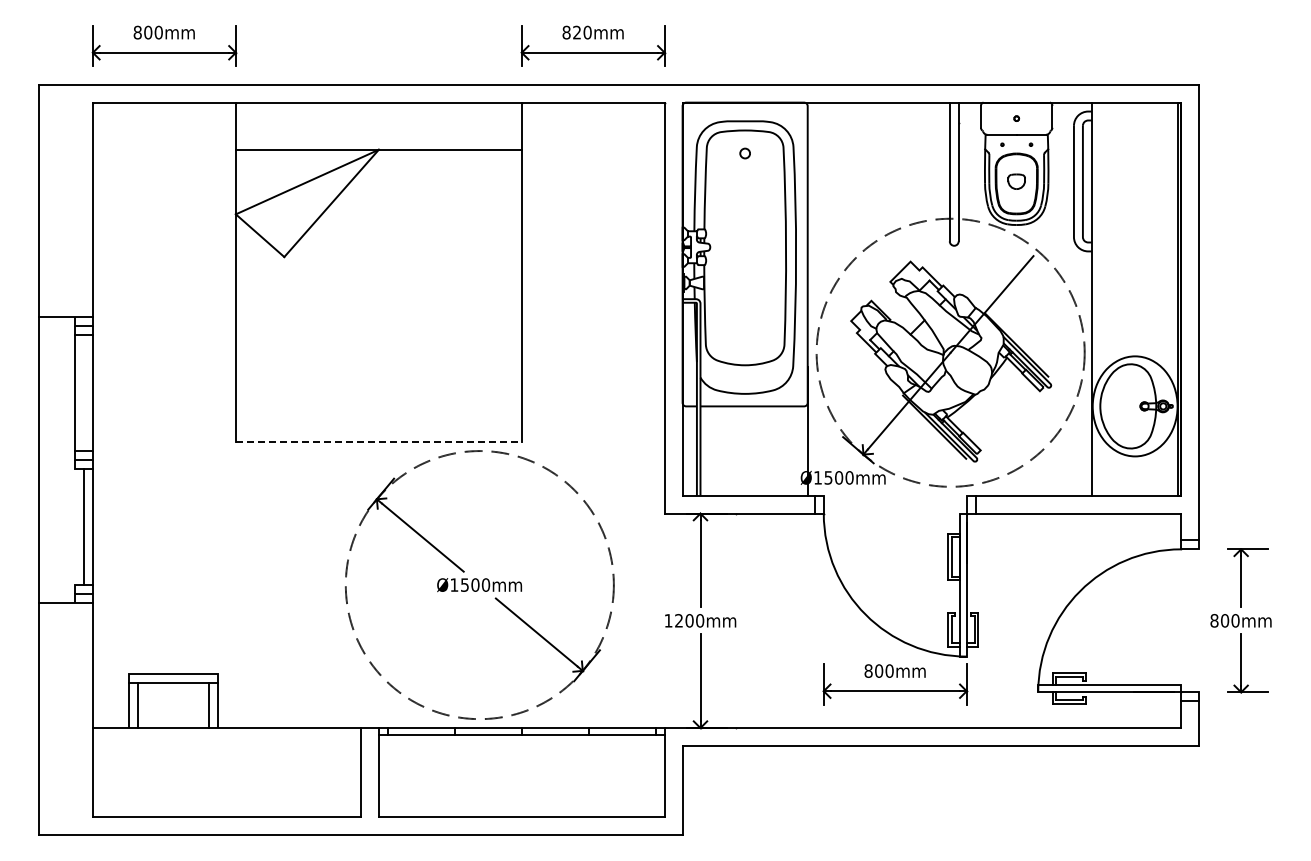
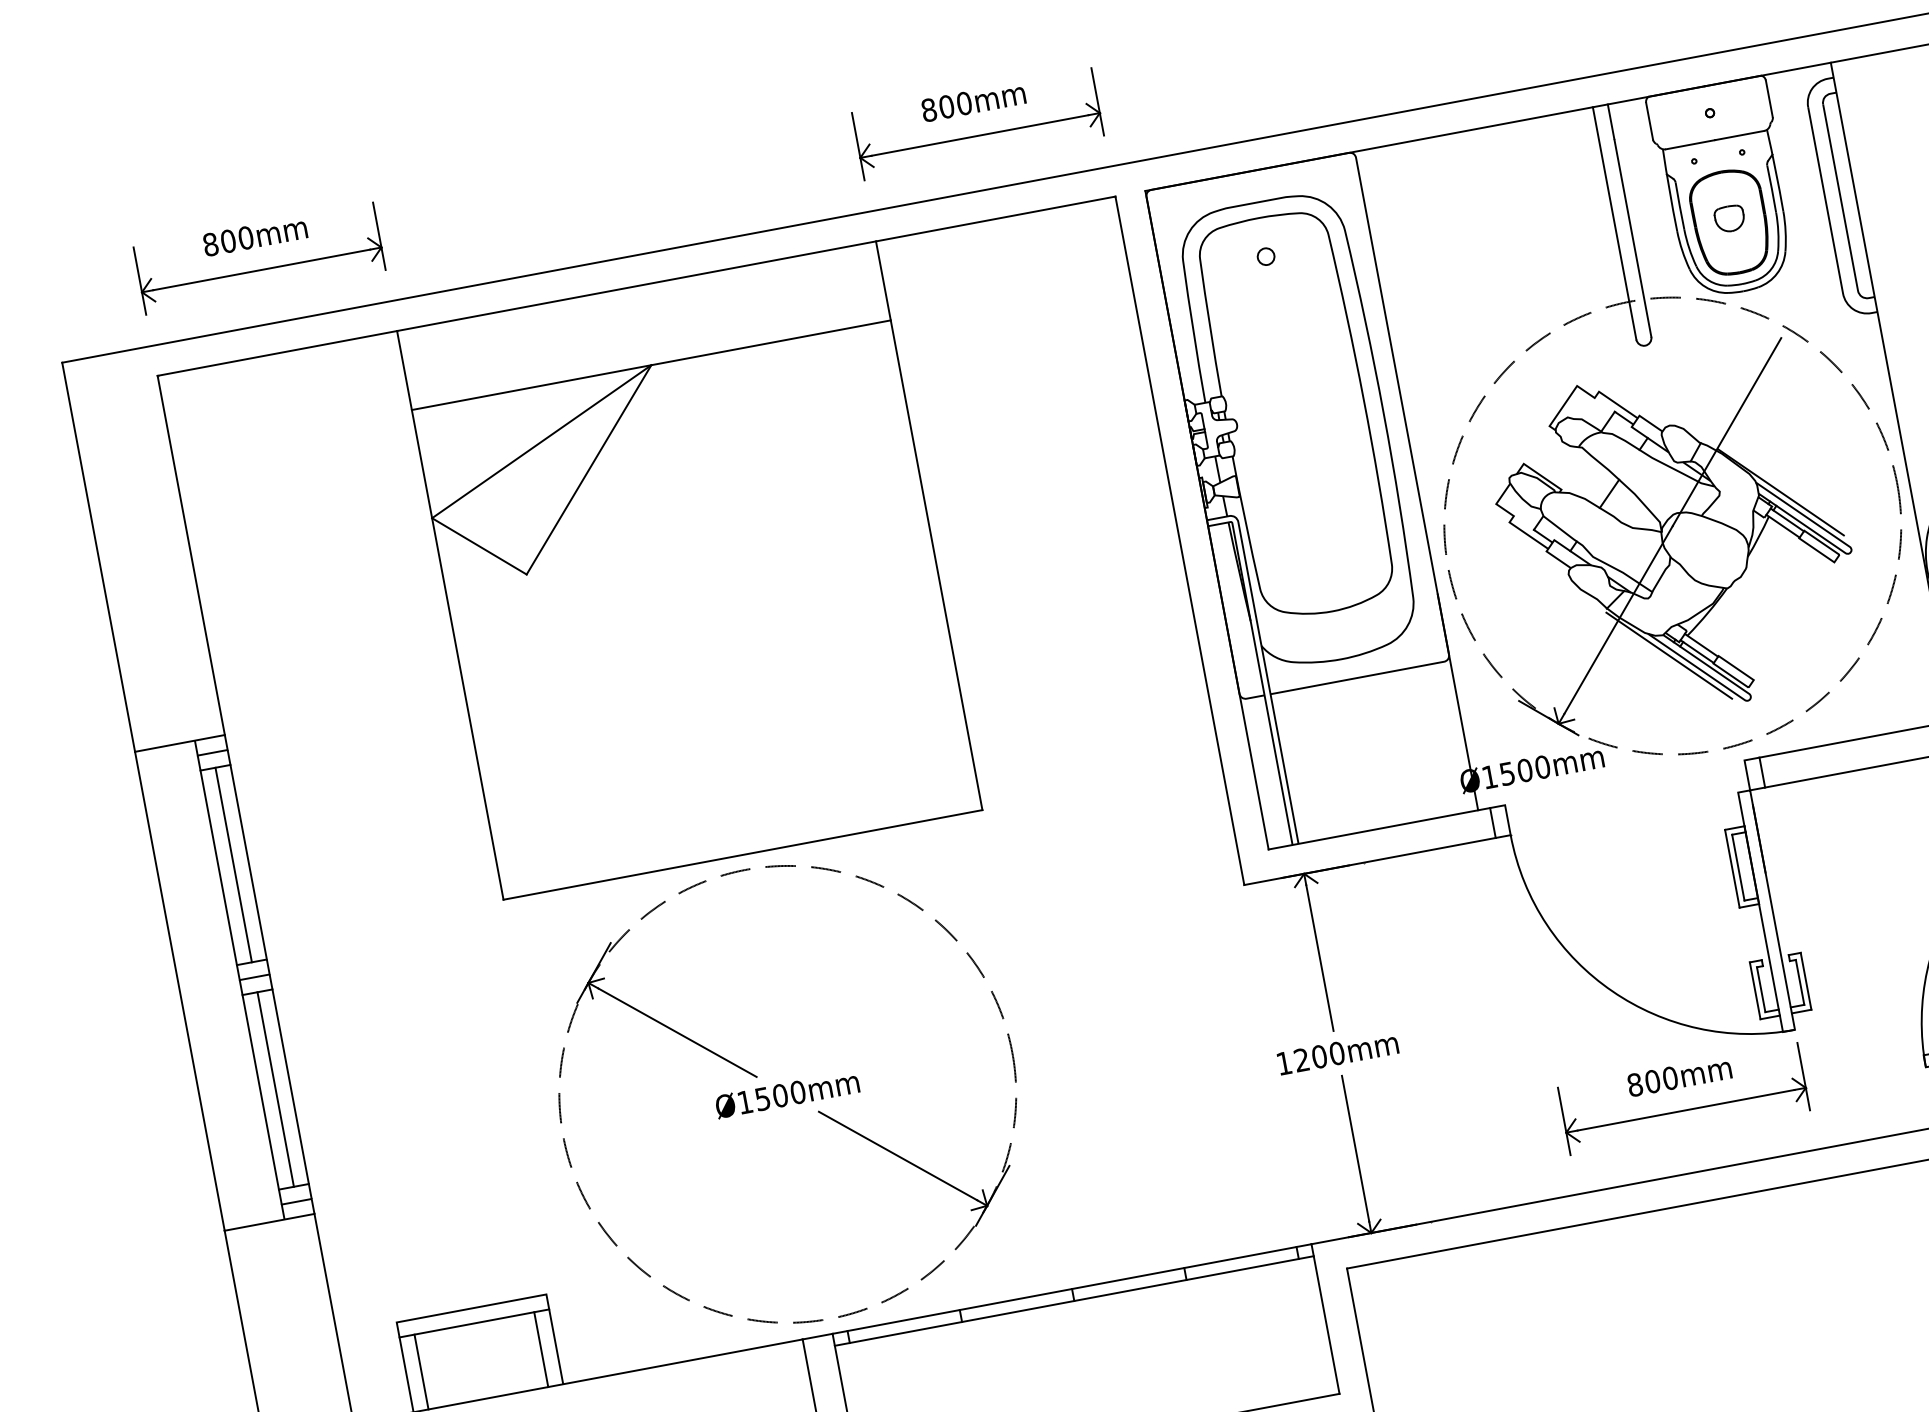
text: (577, 32) -> (947, 106), 820mm -> 800mm
line: (83, 392) -> (232, 864), added
line: (378, 442) -> (742, 855), dashed -> solid
line: (75, 526) -> (261, 1091), added
part: (479, 584) -> (787, 1093), moved

